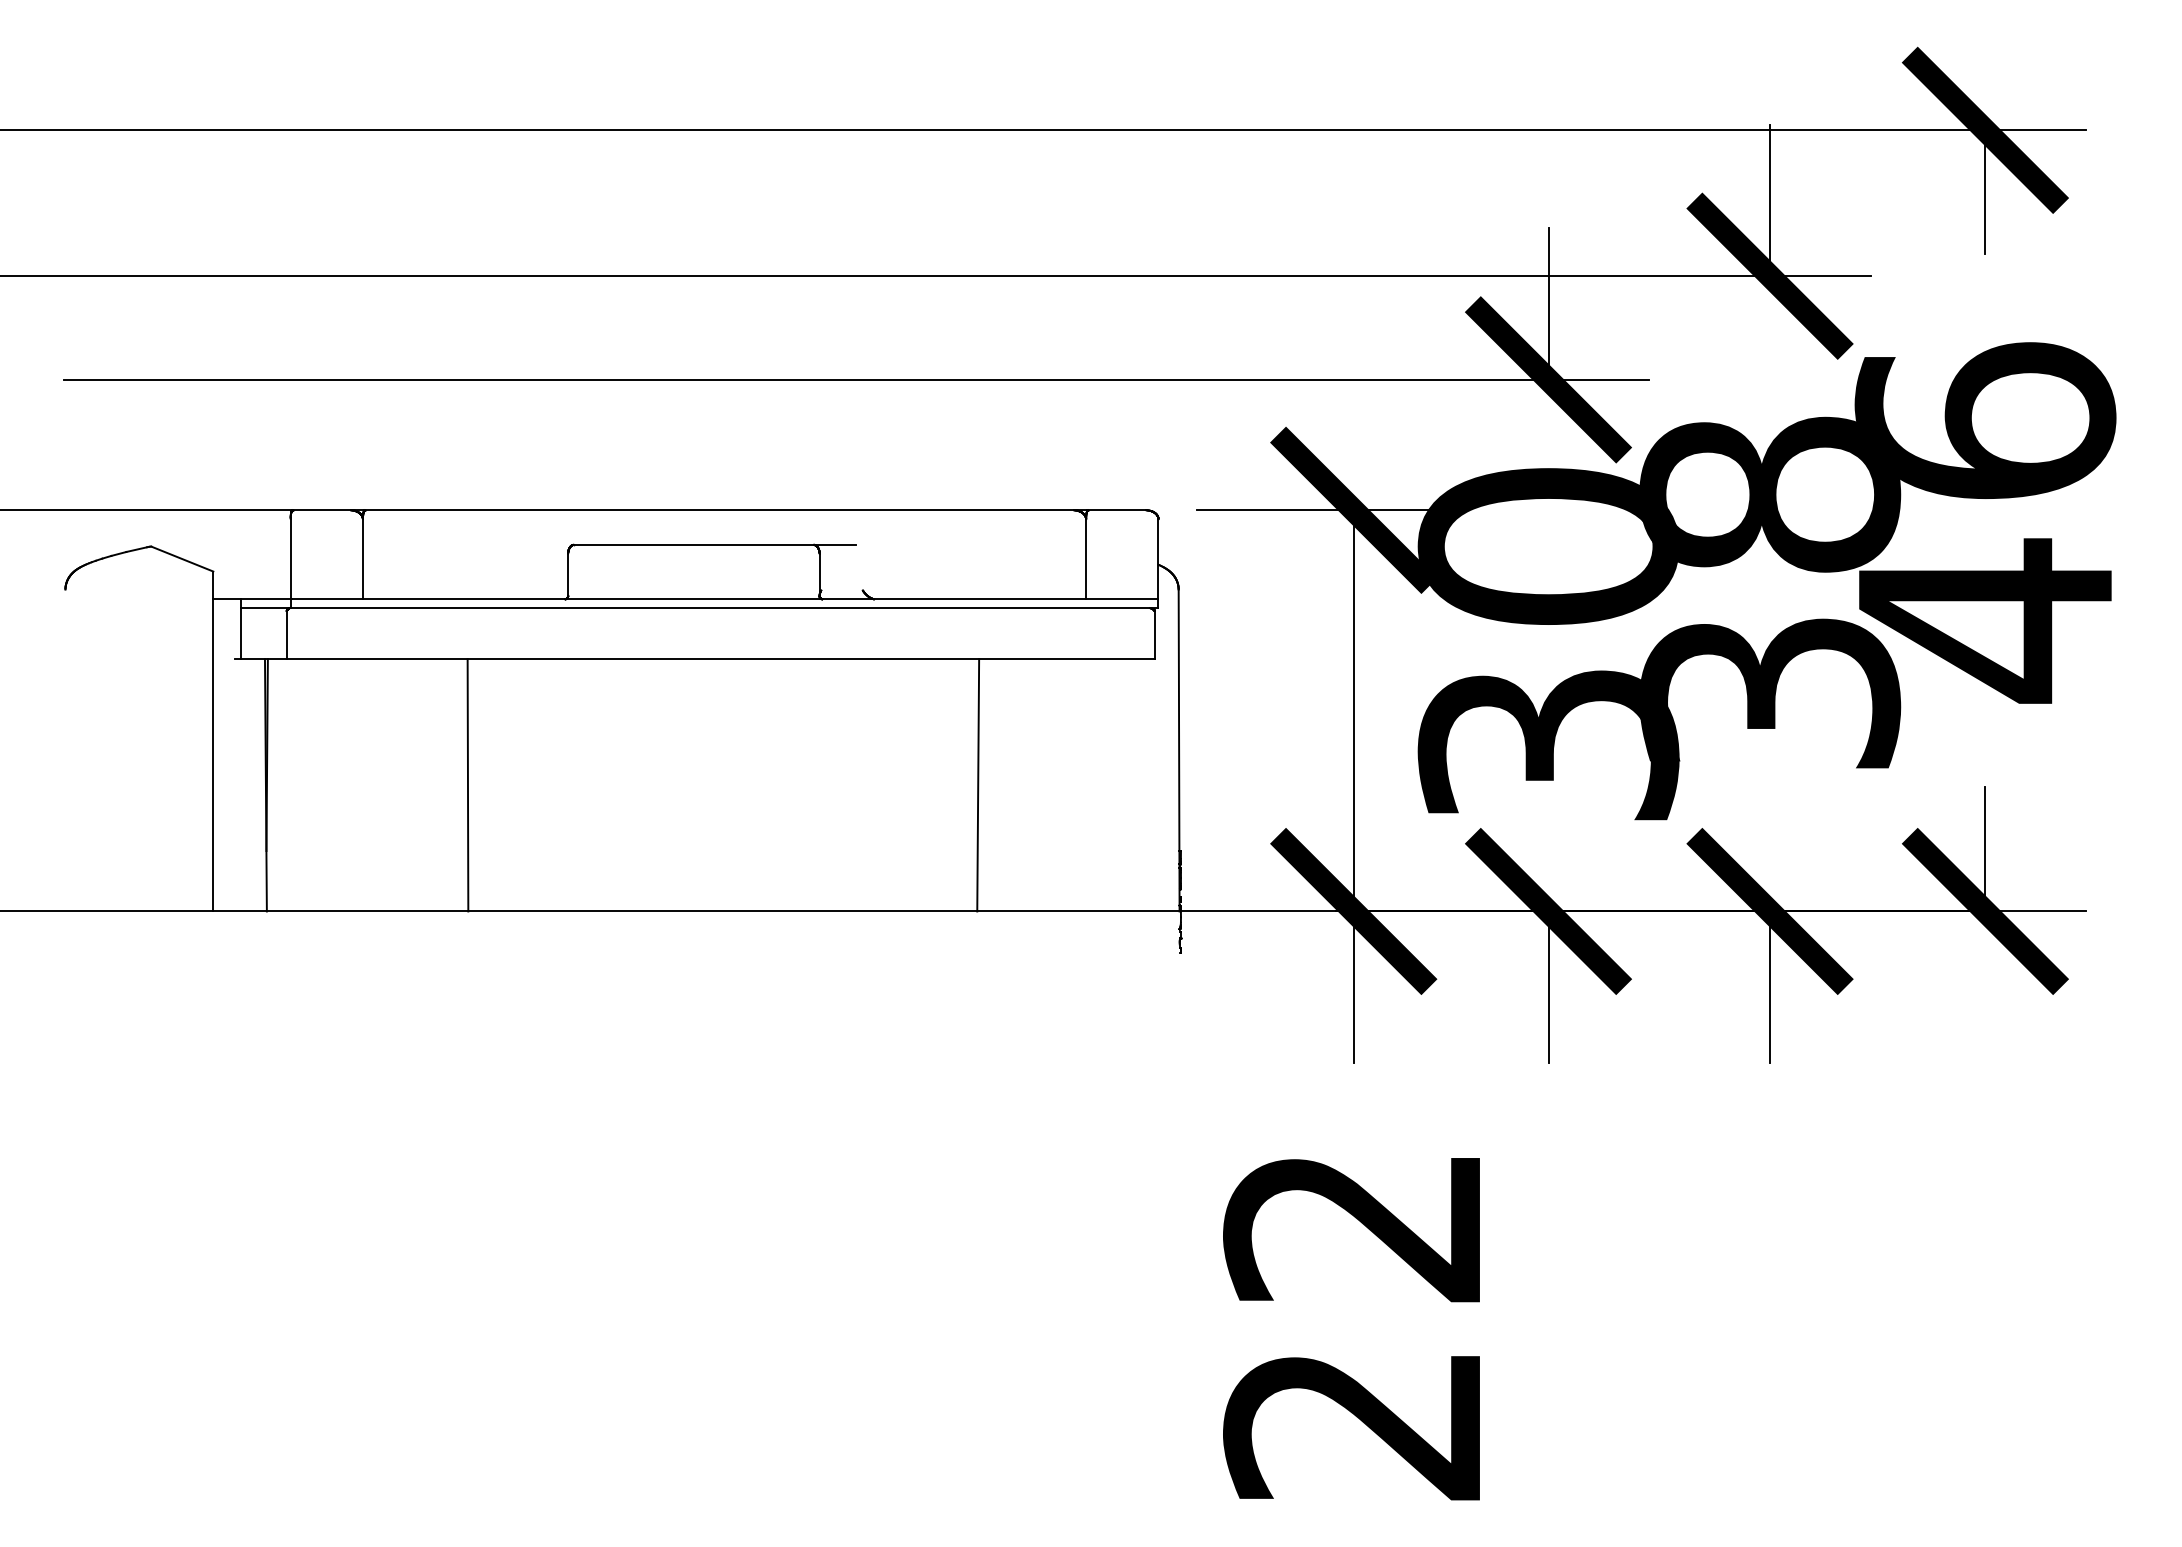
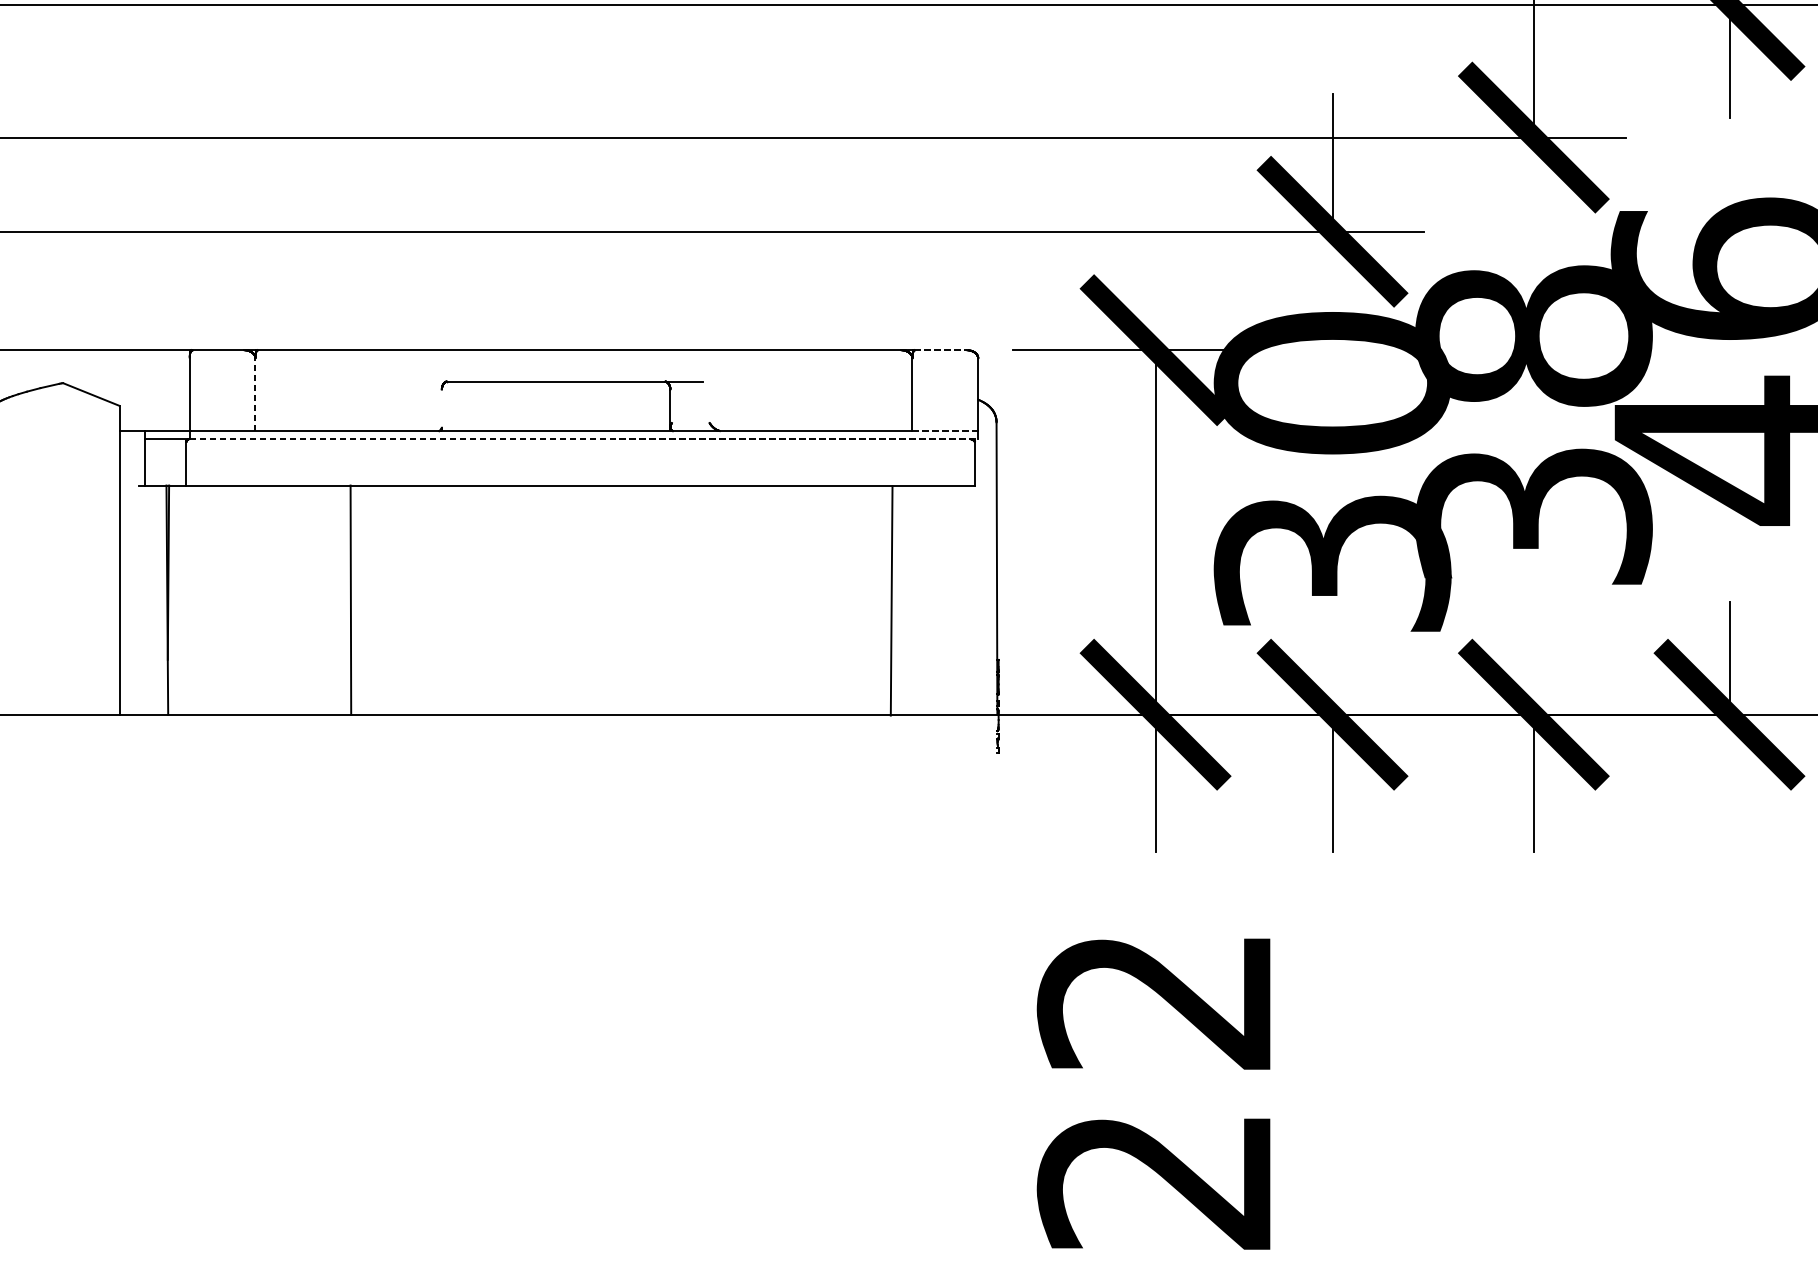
line: (1117, 510) -> (940, 350), solid -> dashed
line: (362, 558) -> (255, 394), solid -> dashed
line: (568, 574) -> (442, 408), removed
line: (1122, 599) -> (945, 431), solid -> dashed
line: (724, 608) -> (583, 439), solid -> dashed
line: (978, 785) -> (891, 601), moved

